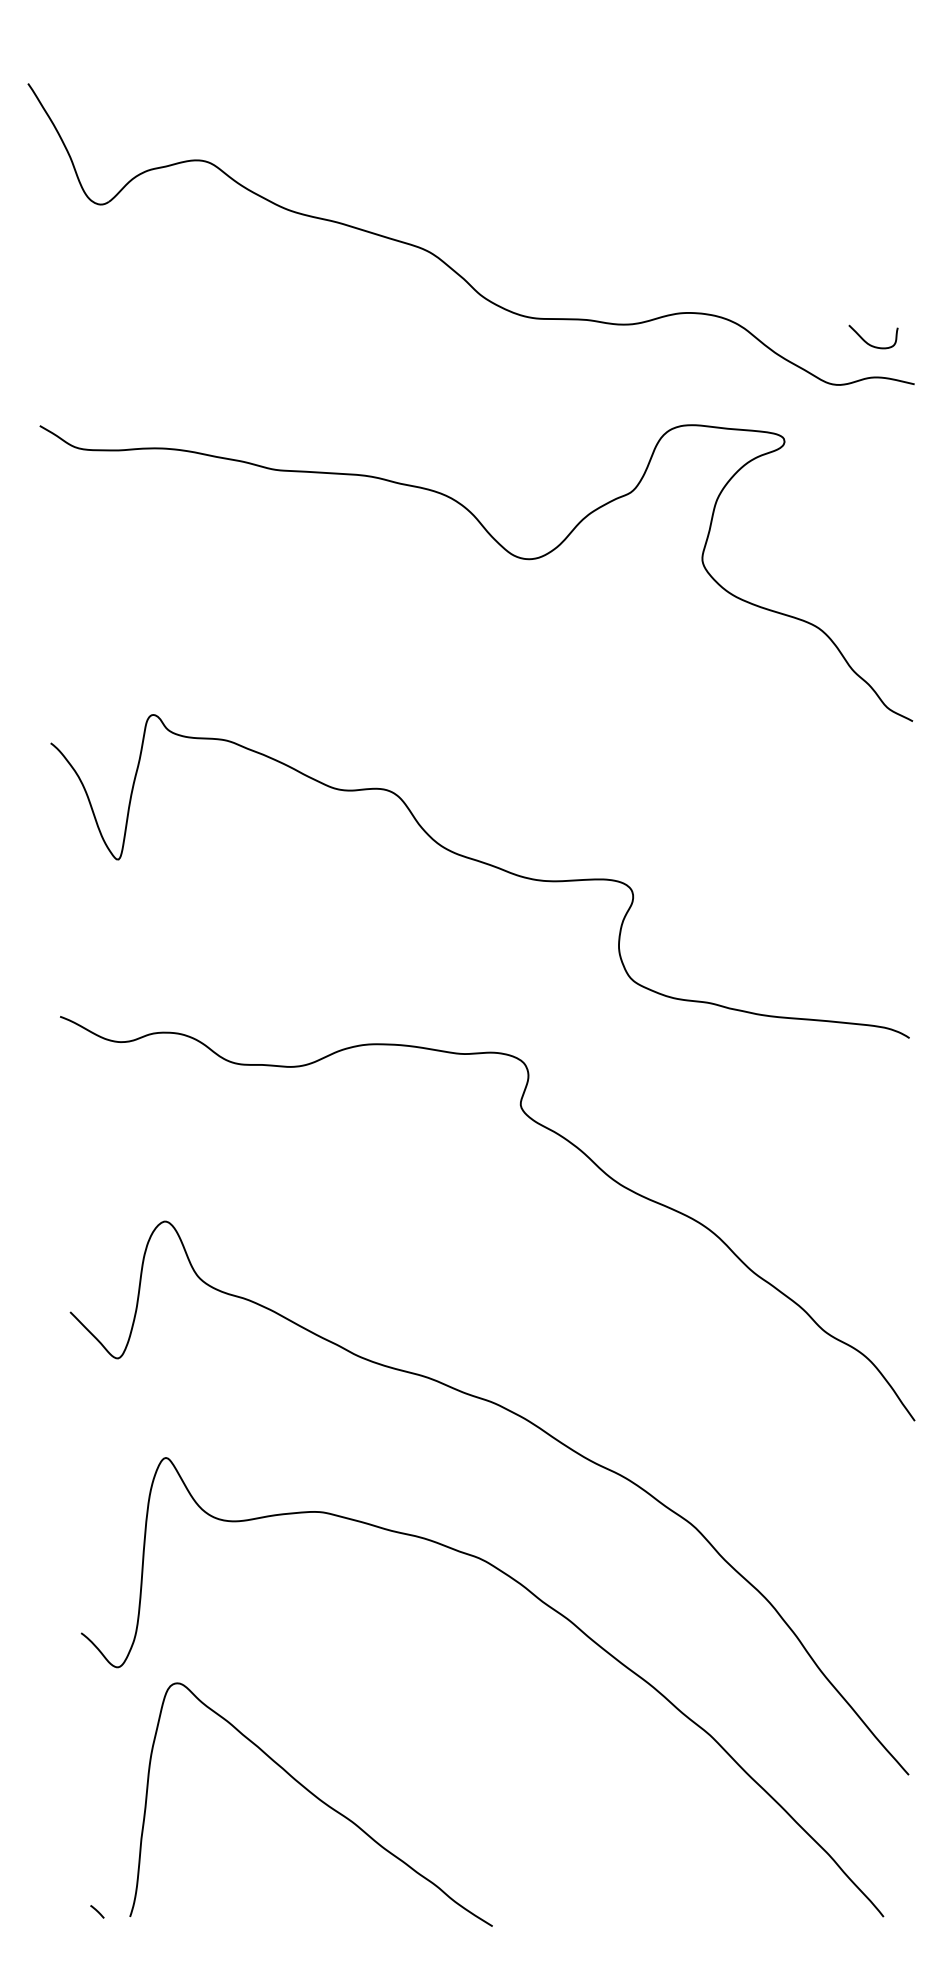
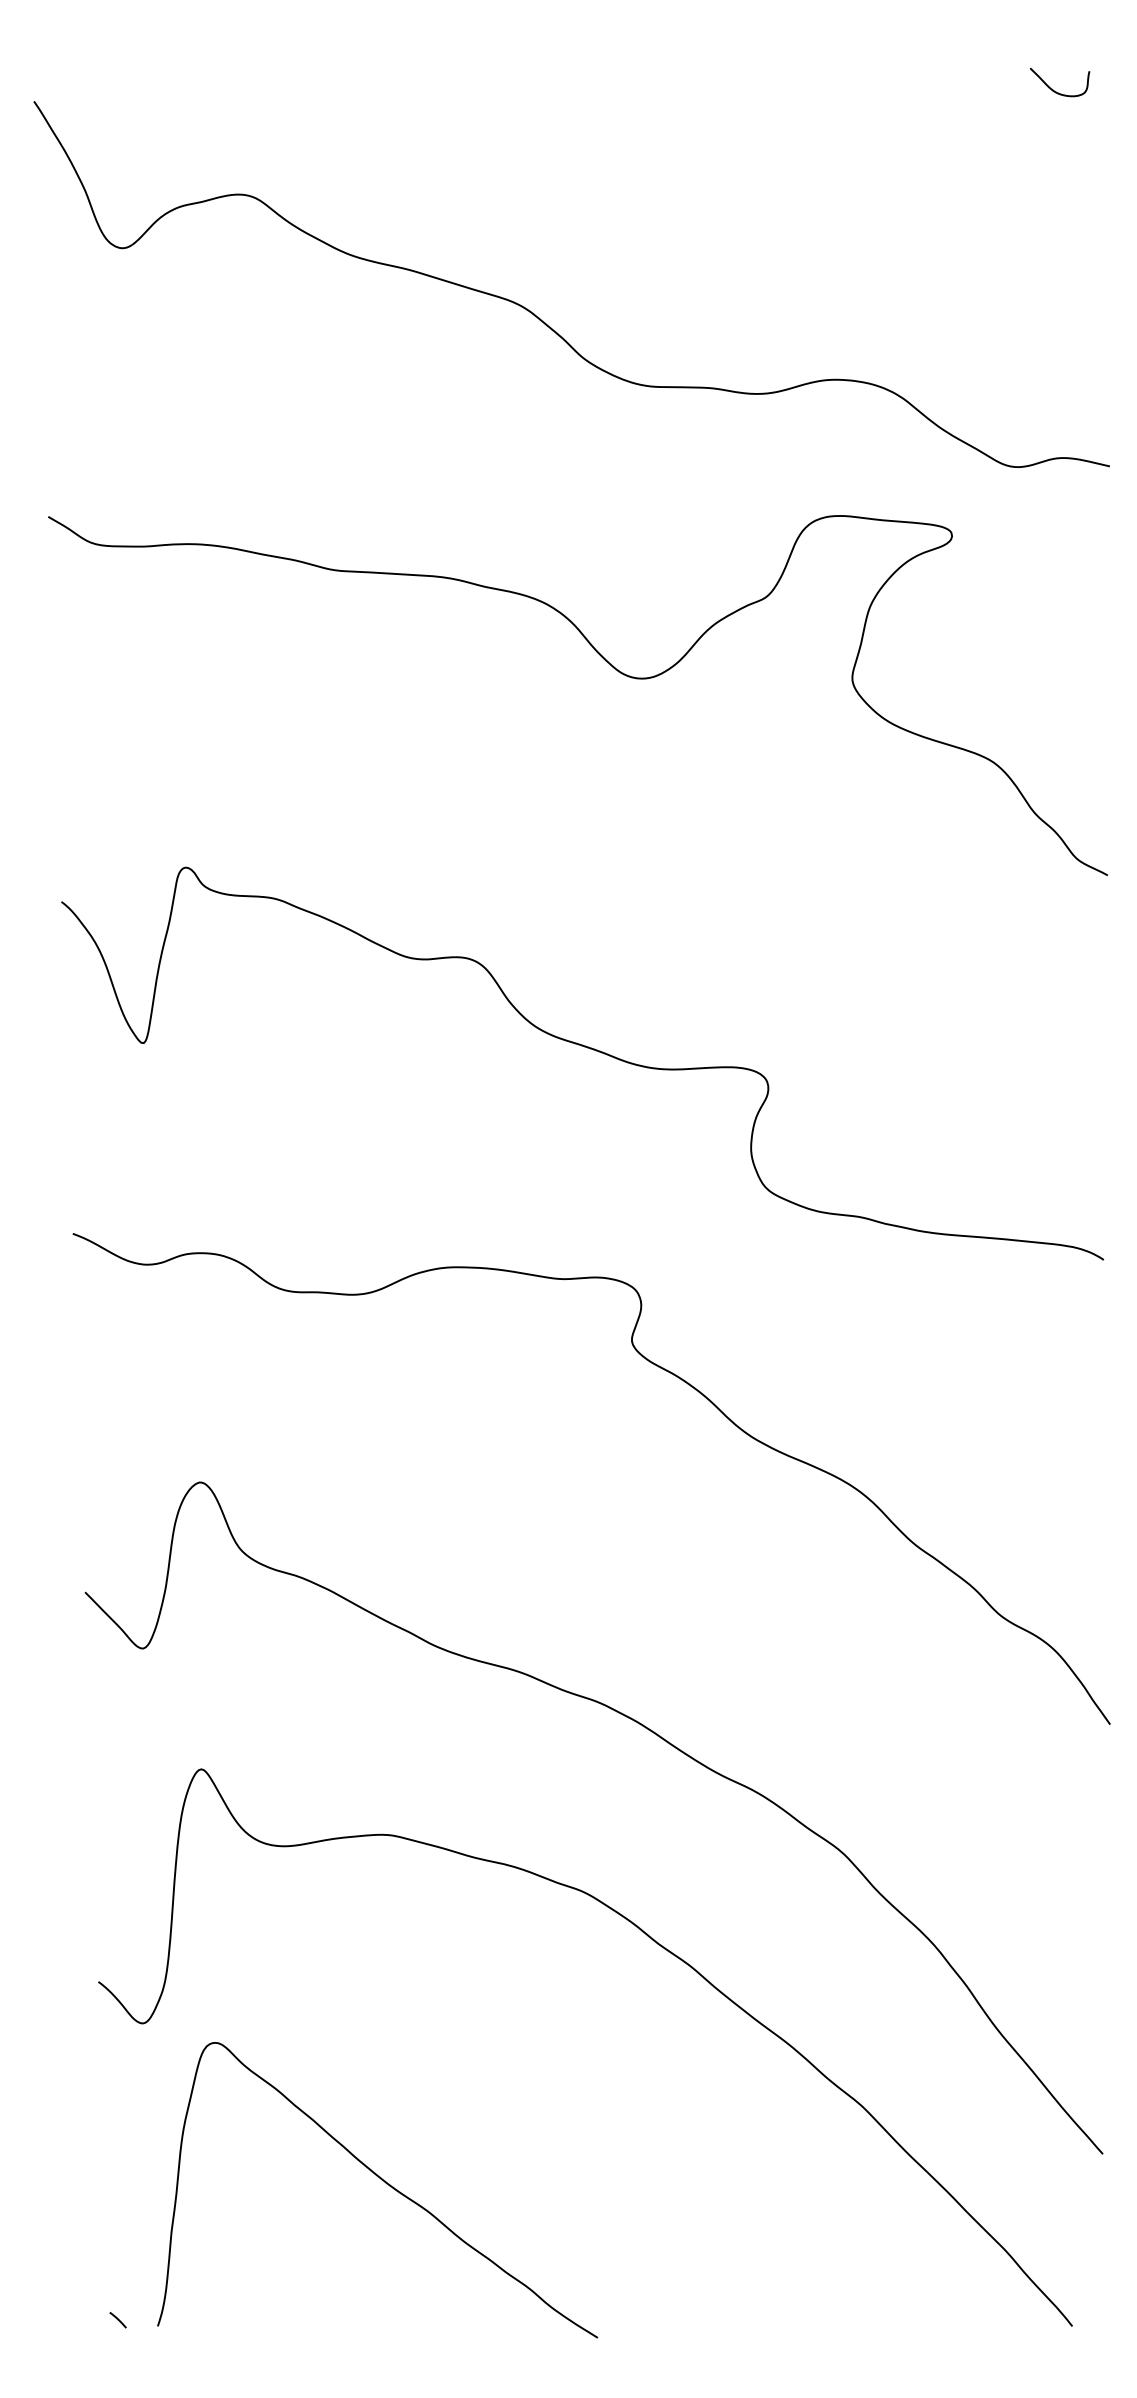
curve: (869, 343) -> (1055, 90), moved

